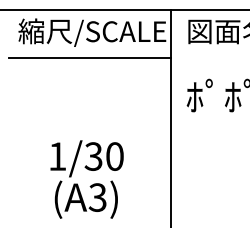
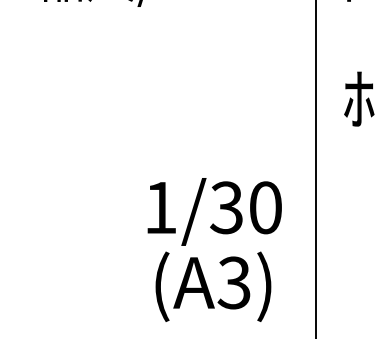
line: (89, 58) -> (165, 28), removed
text: (86, 179) -> (213, 249), moved

